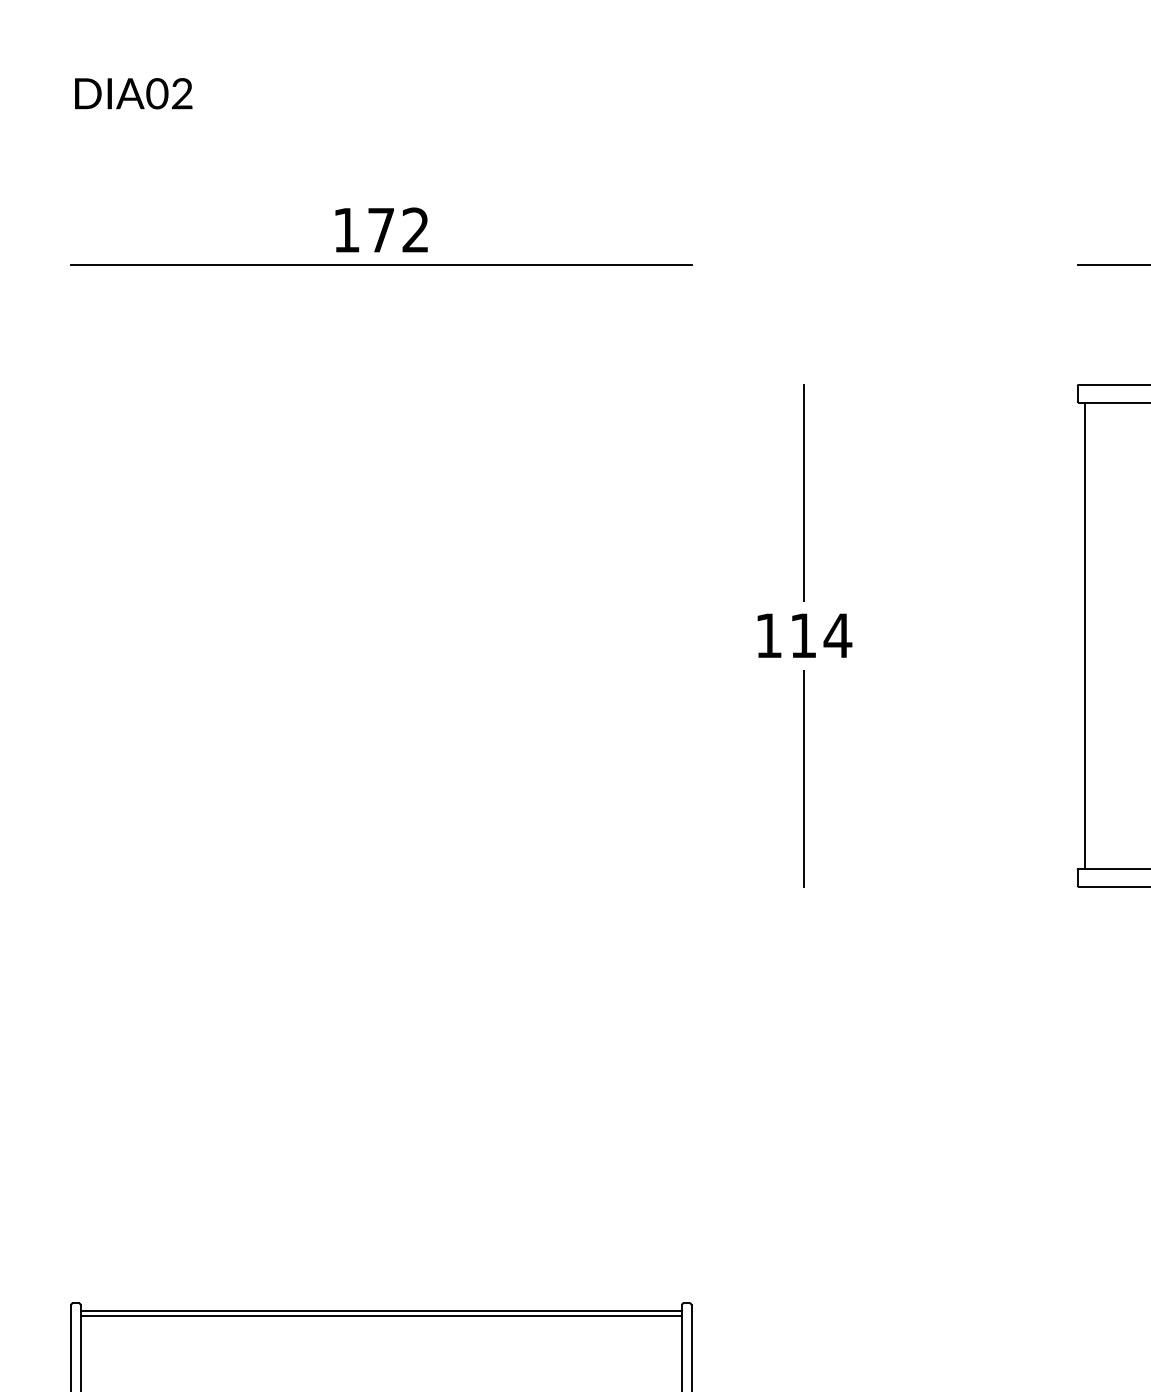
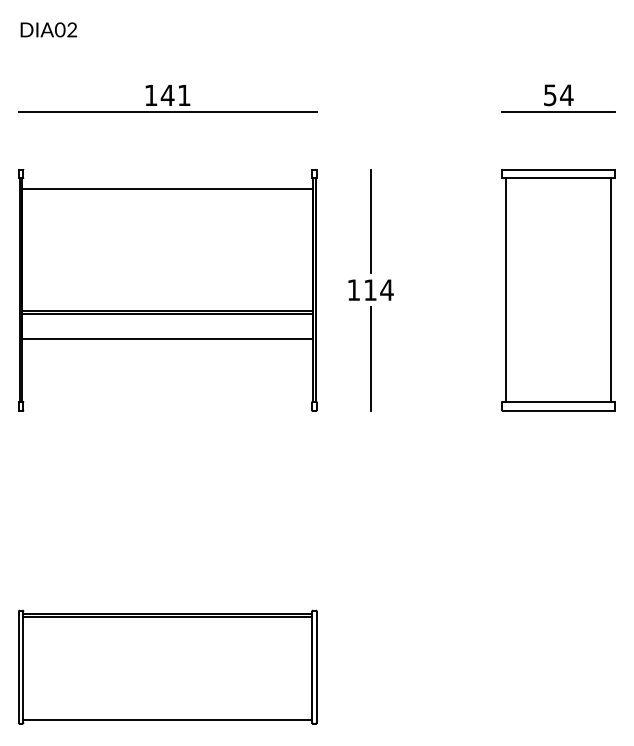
text: (397, 228) -> (175, 94), 172 -> 141
part: (380, 636) -> (167, 290), added

